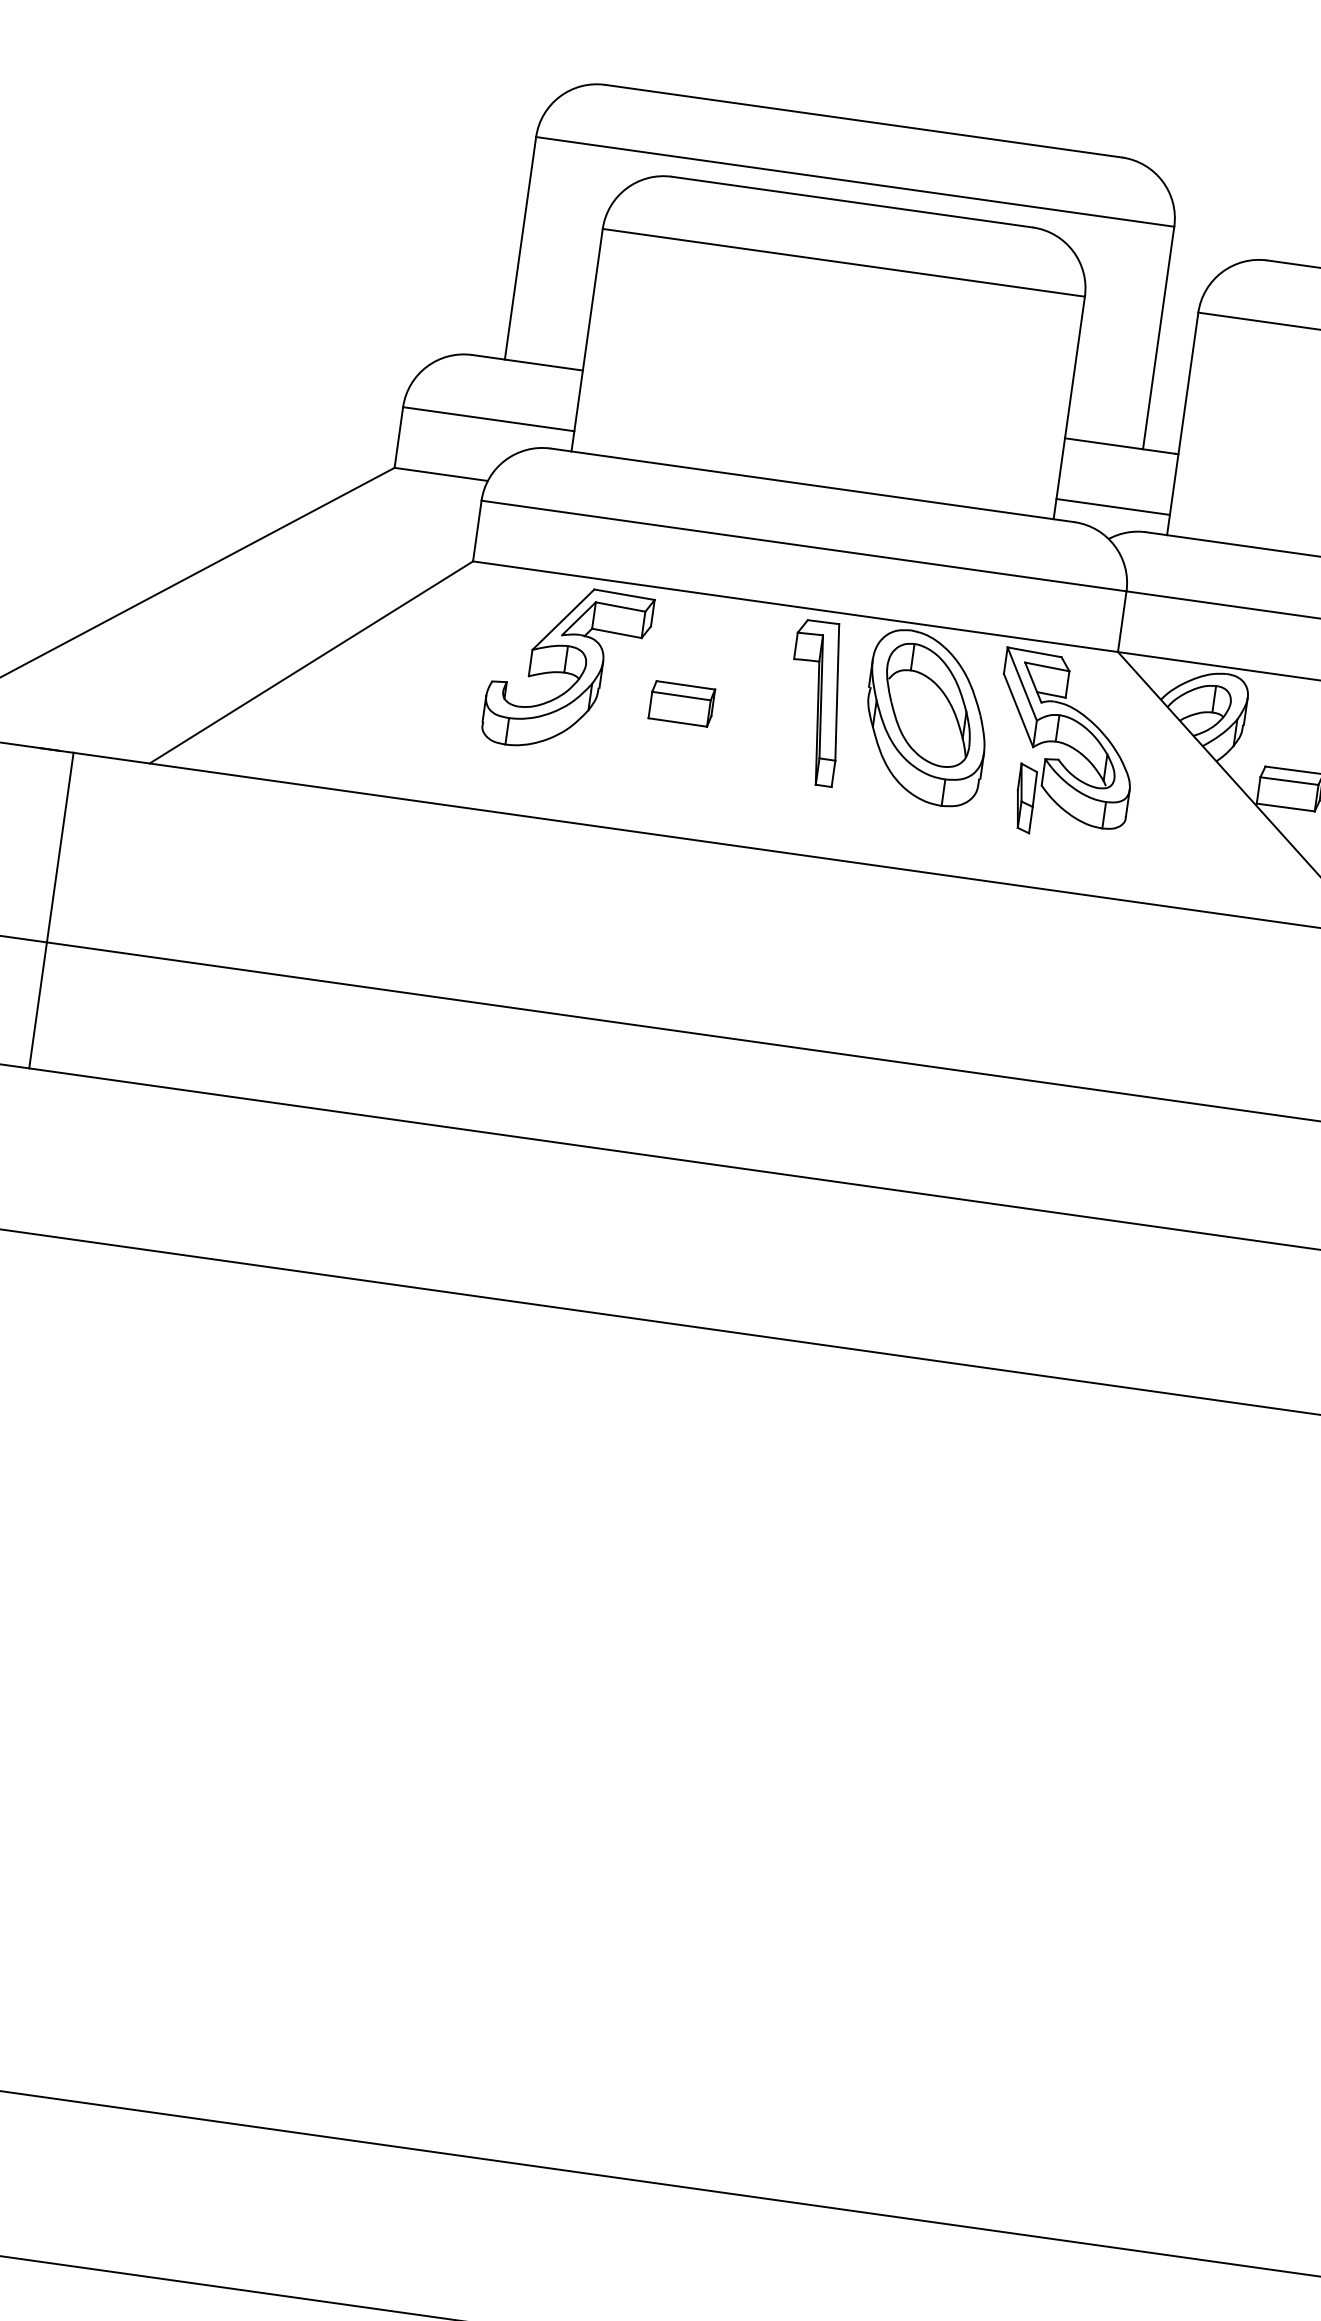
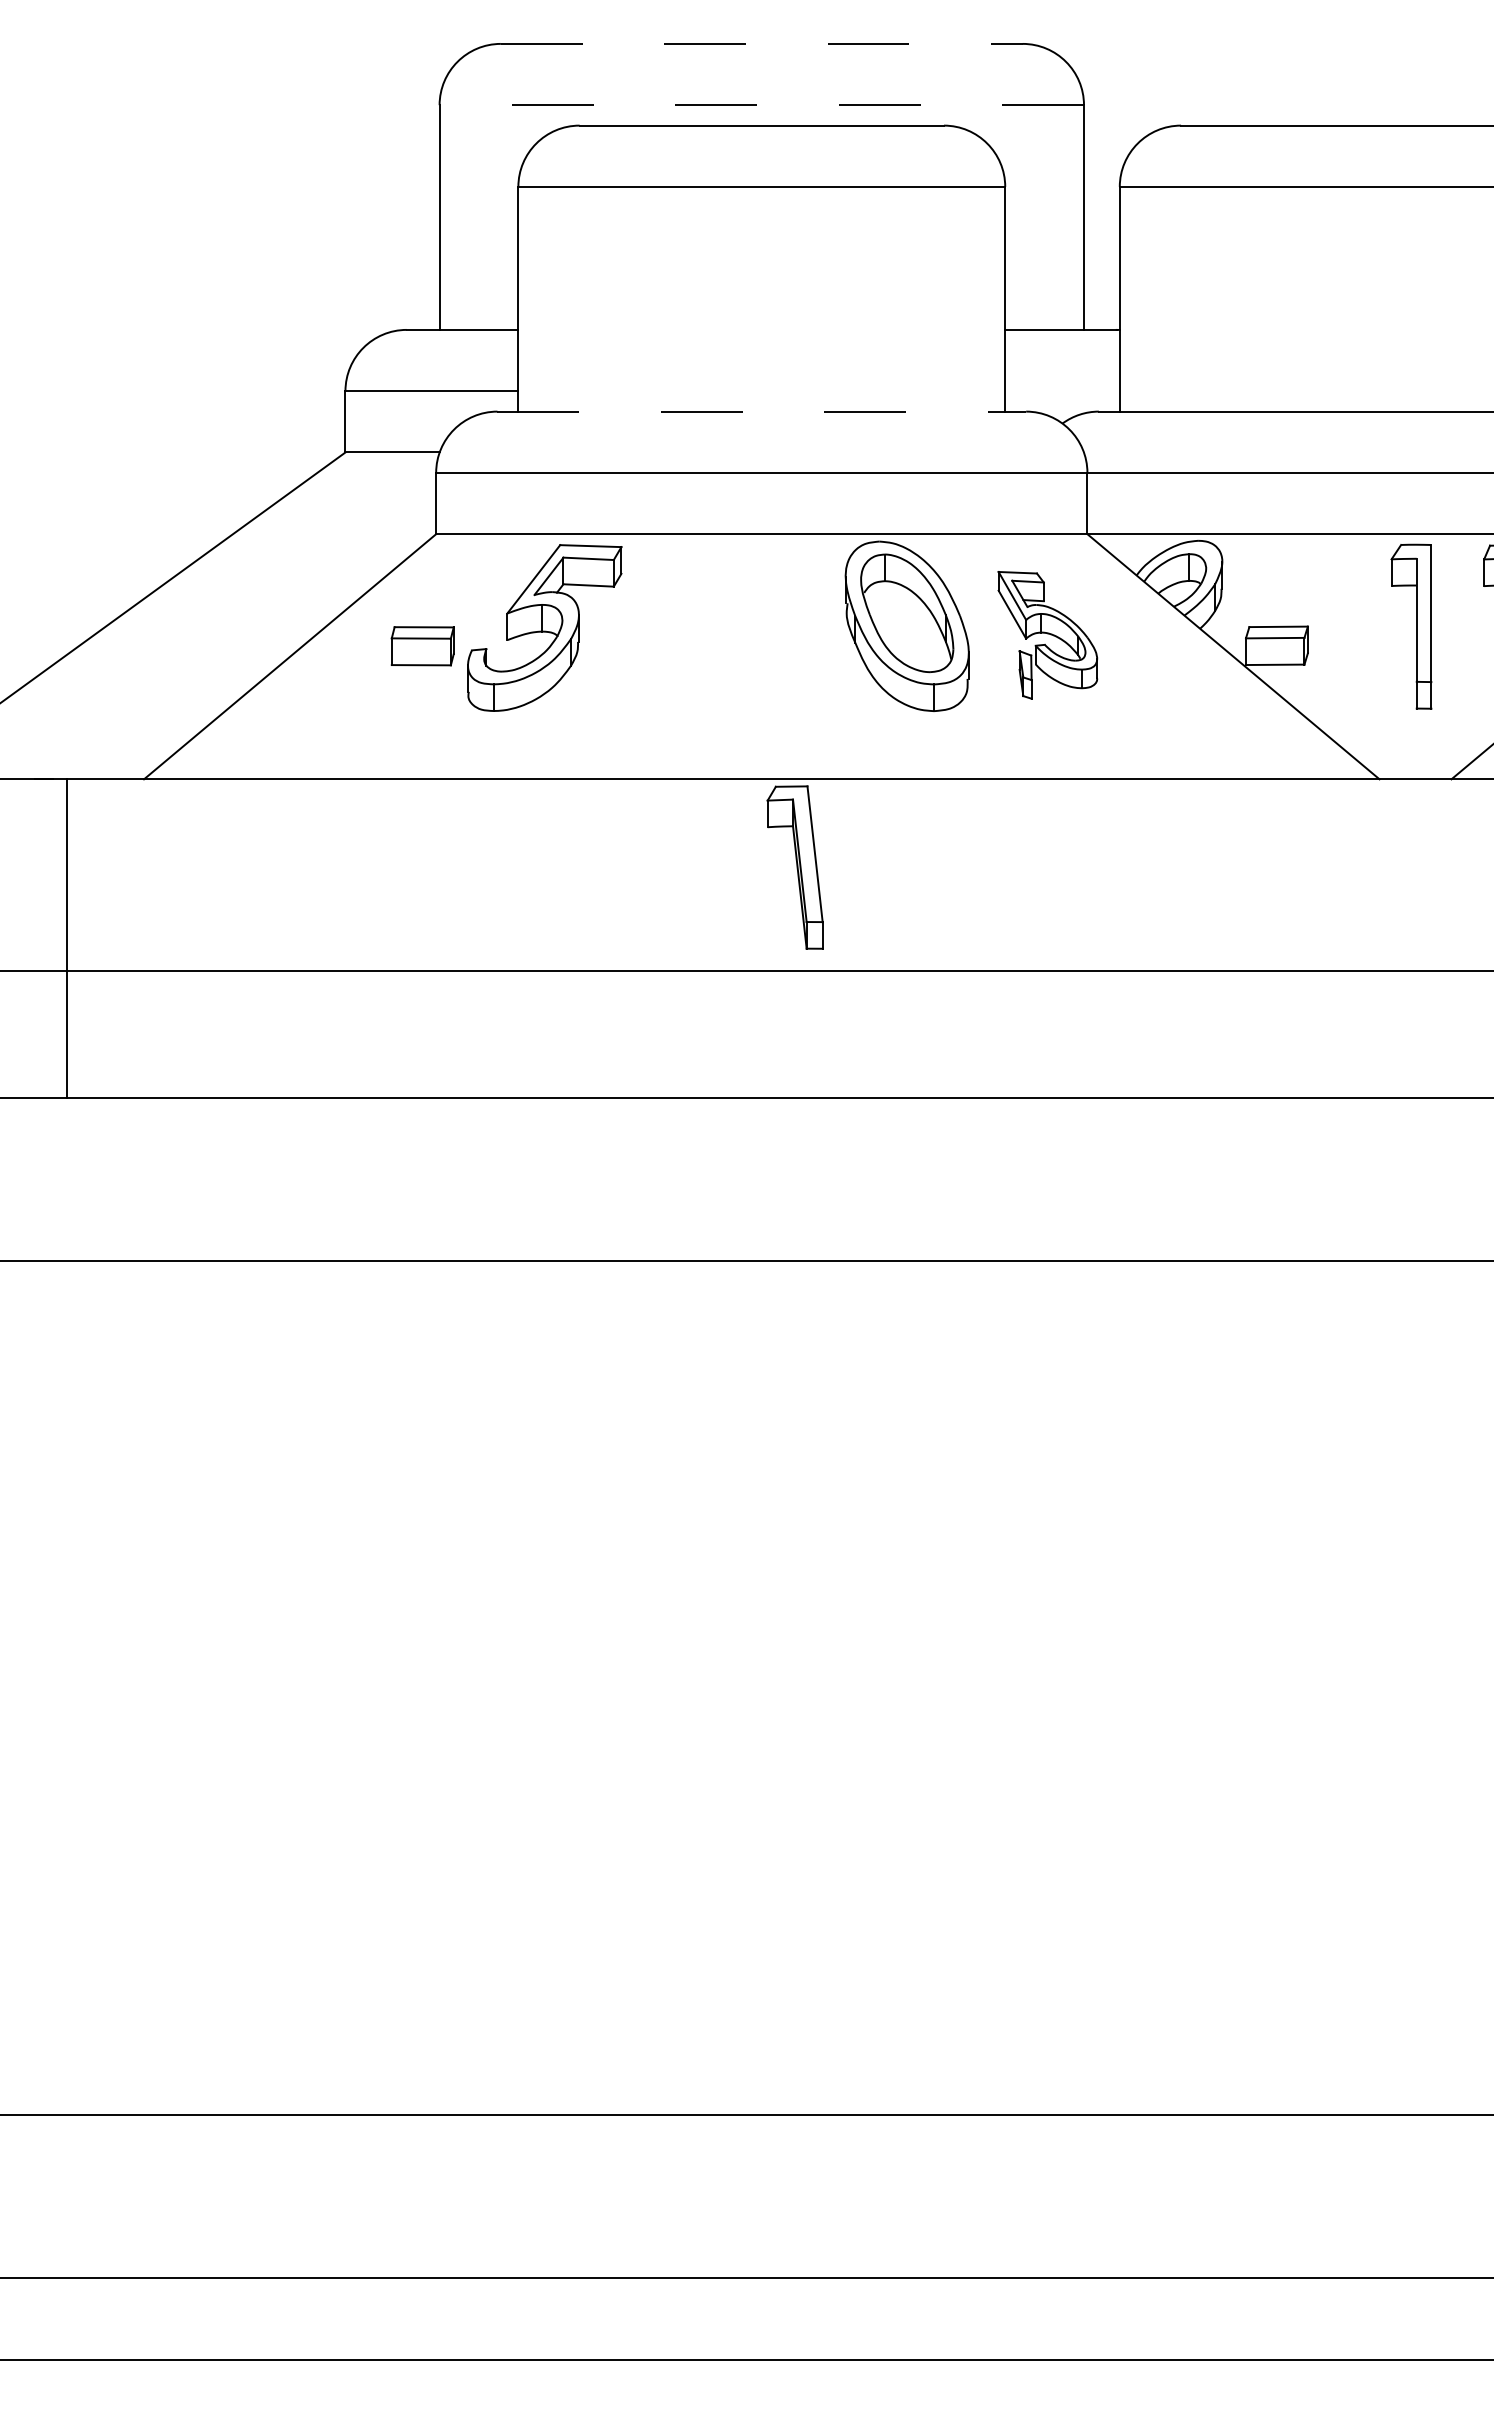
line: (863, 120) -> (761, 43), solid -> dashed
line: (854, 182) -> (761, 105), solid -> dashed
line: (813, 485) -> (762, 411), solid -> dashed
line: (1113, 507) -> (1062, 391), removed
part: (815, 702) -> (794, 867), moved
part: (681, 704) -> (422, 646), moved
part: (1064, 745) -> (1047, 634), size x0.7

